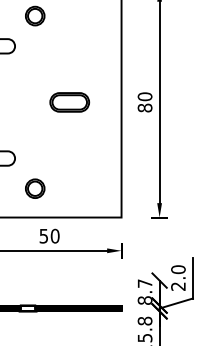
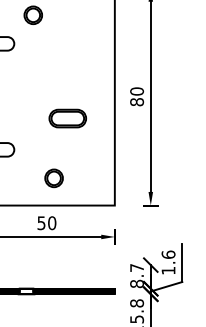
part: (69, 102) -> (67, 118), moved
part: (35, 188) -> (54, 178), moved
text: (178, 277) -> (168, 262), 2.0 -> 1.6

